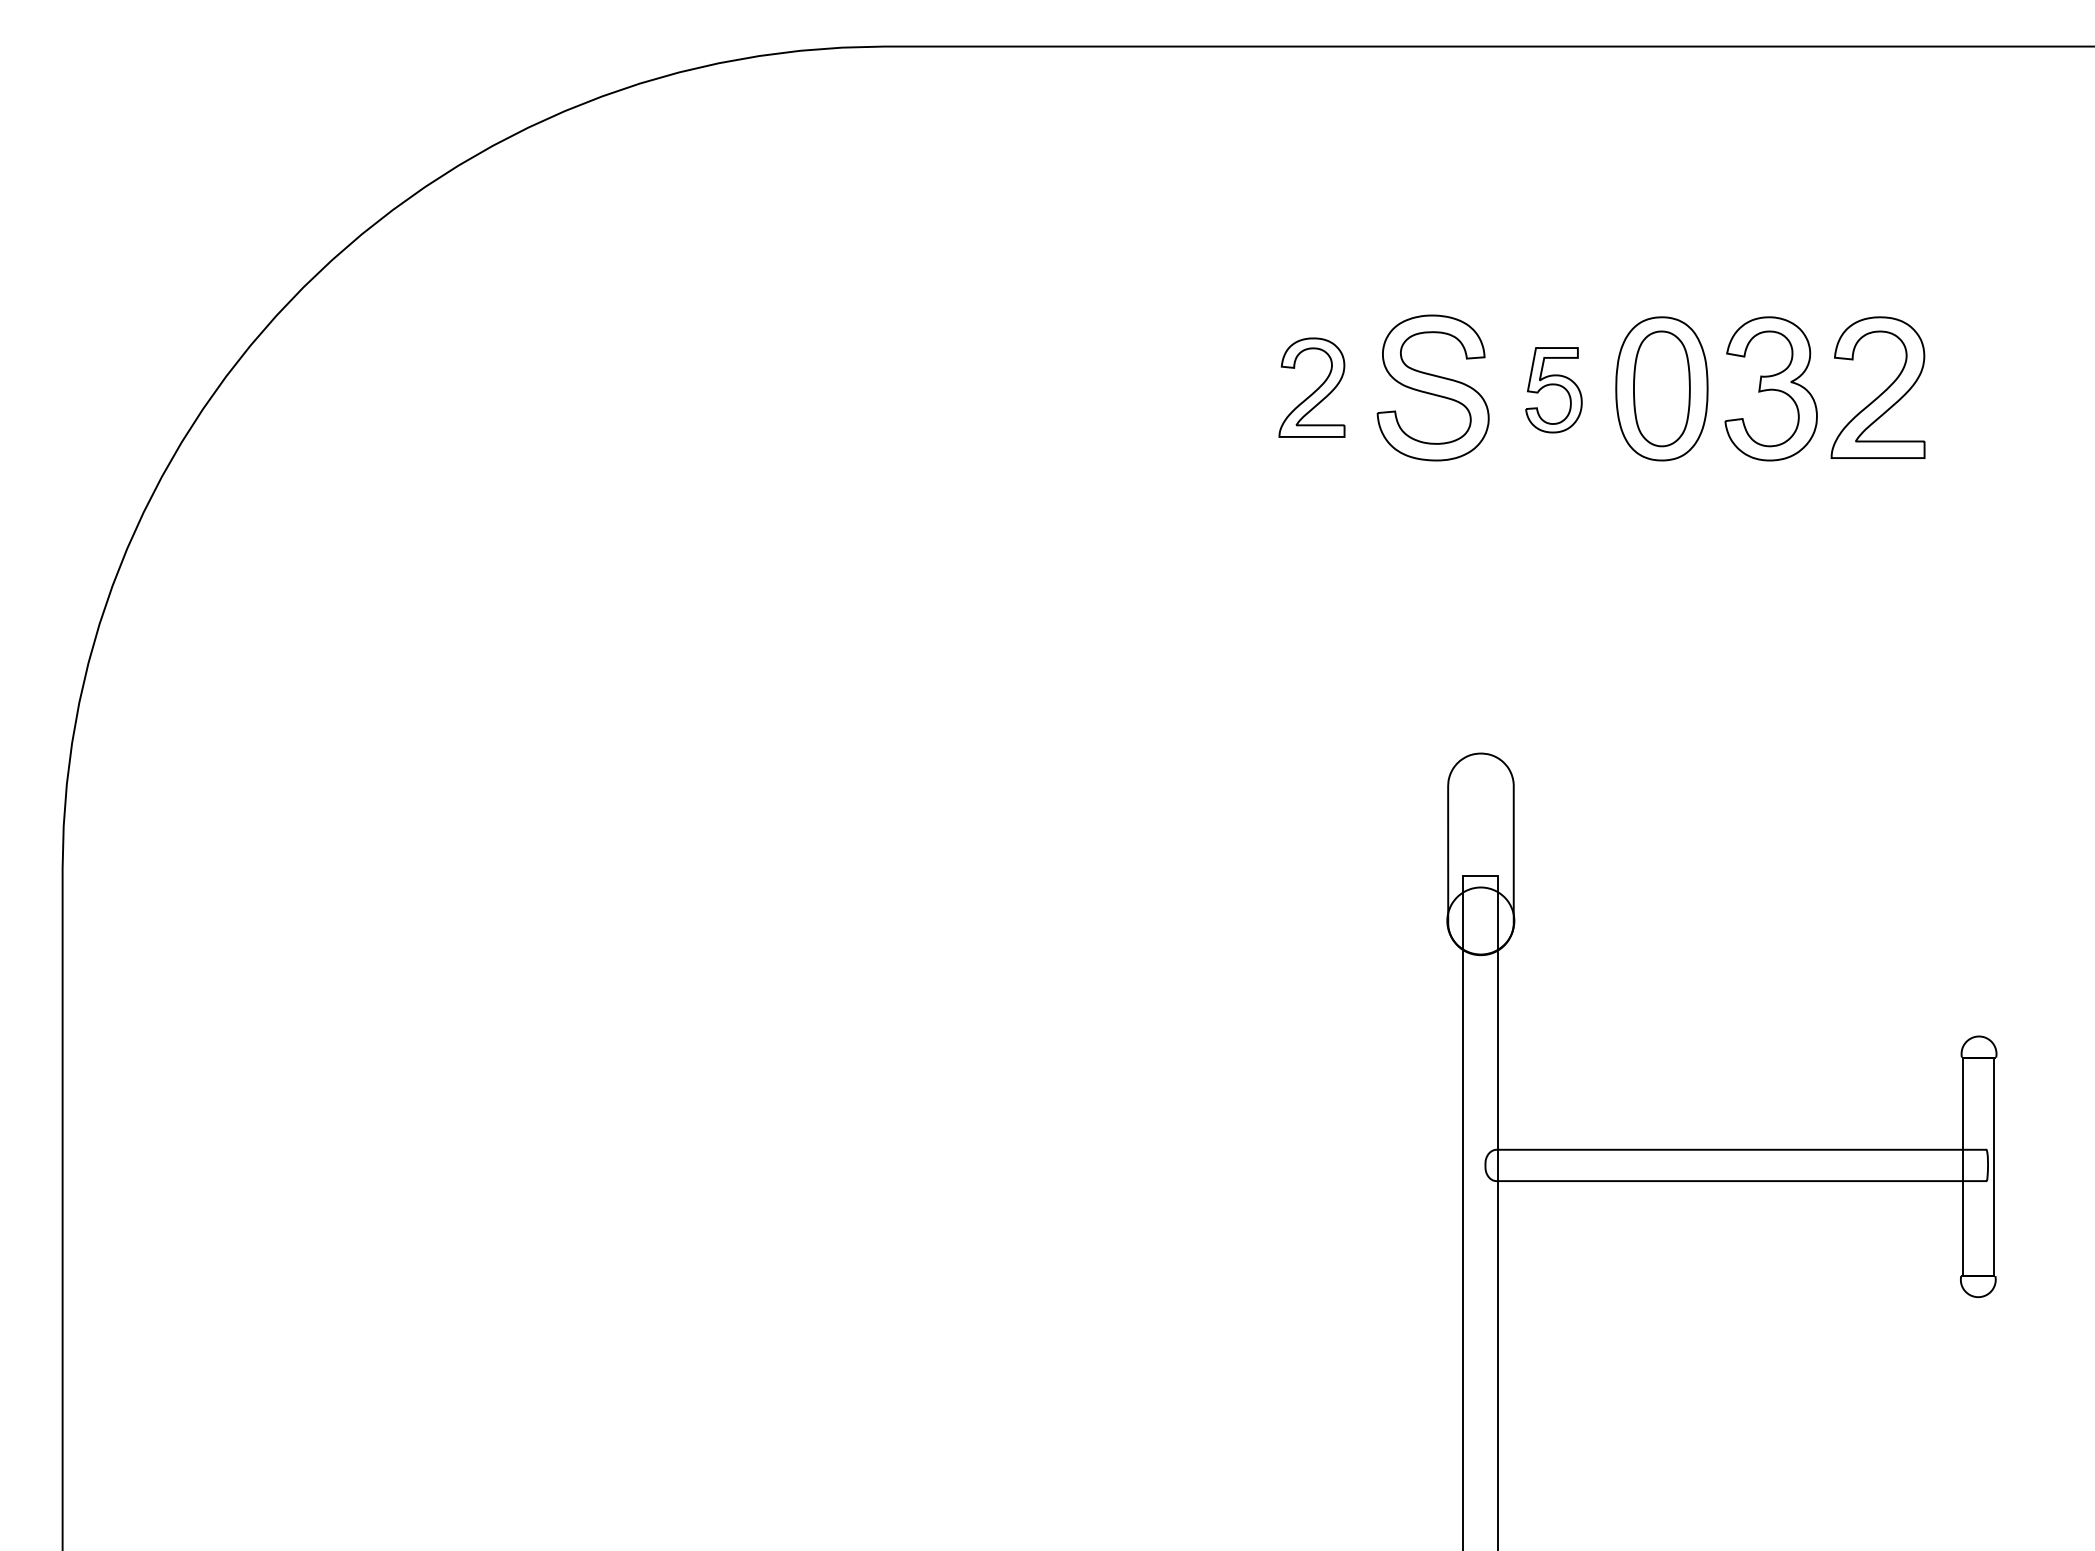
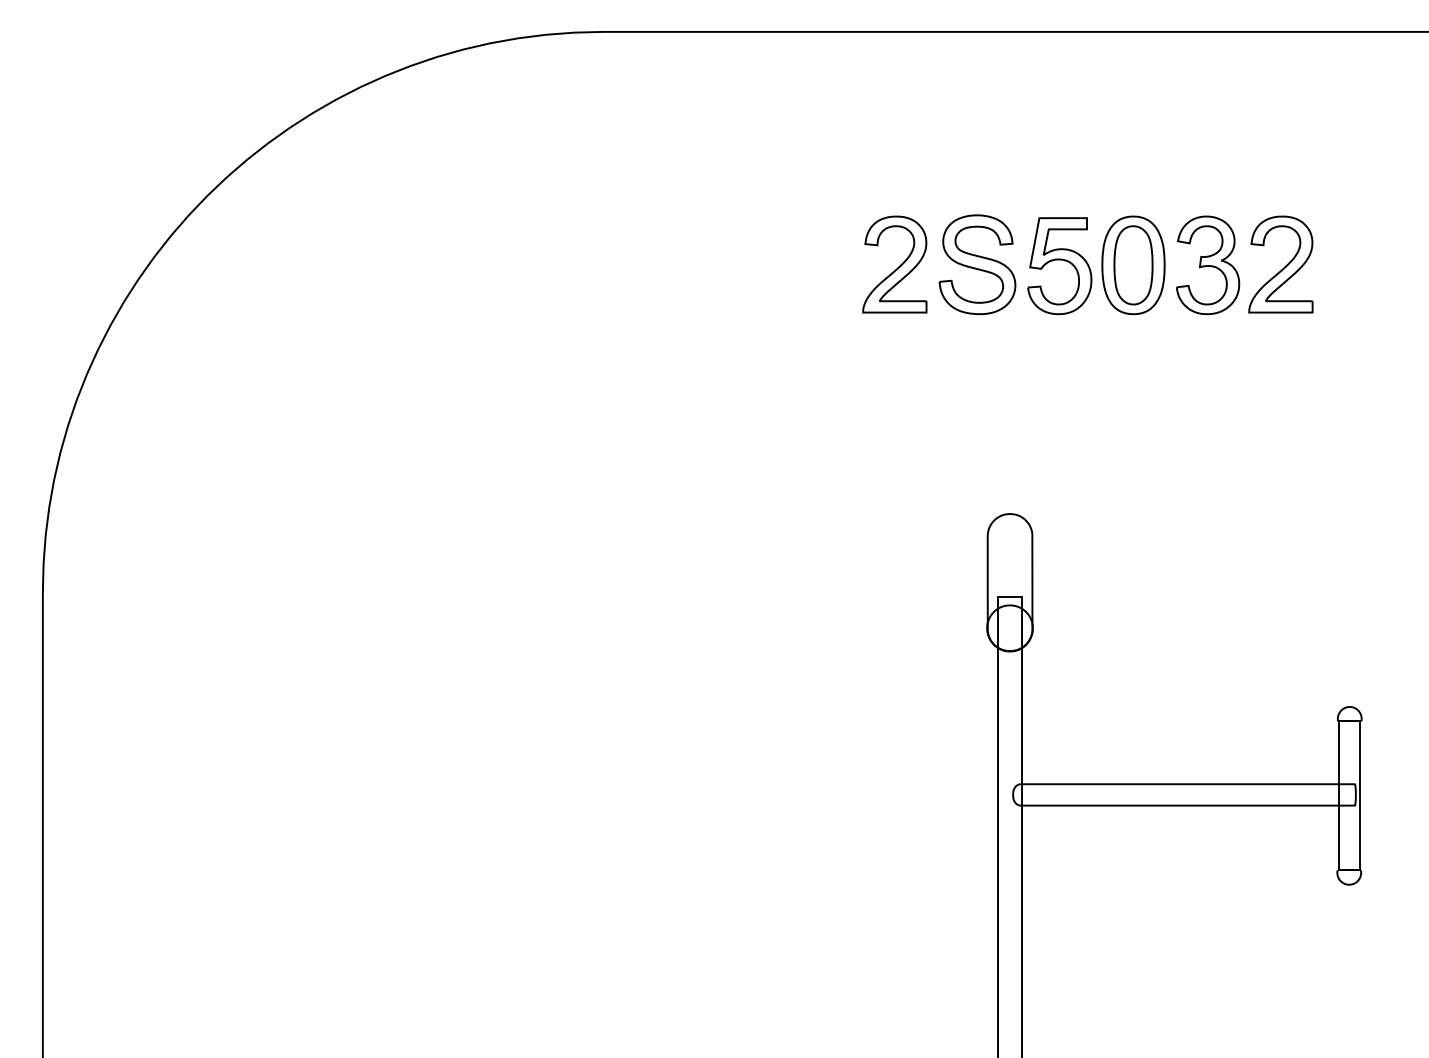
part: (1311, 387) -> (894, 264), size x1.43
part: (1553, 390) -> (1059, 266), size x1.67

